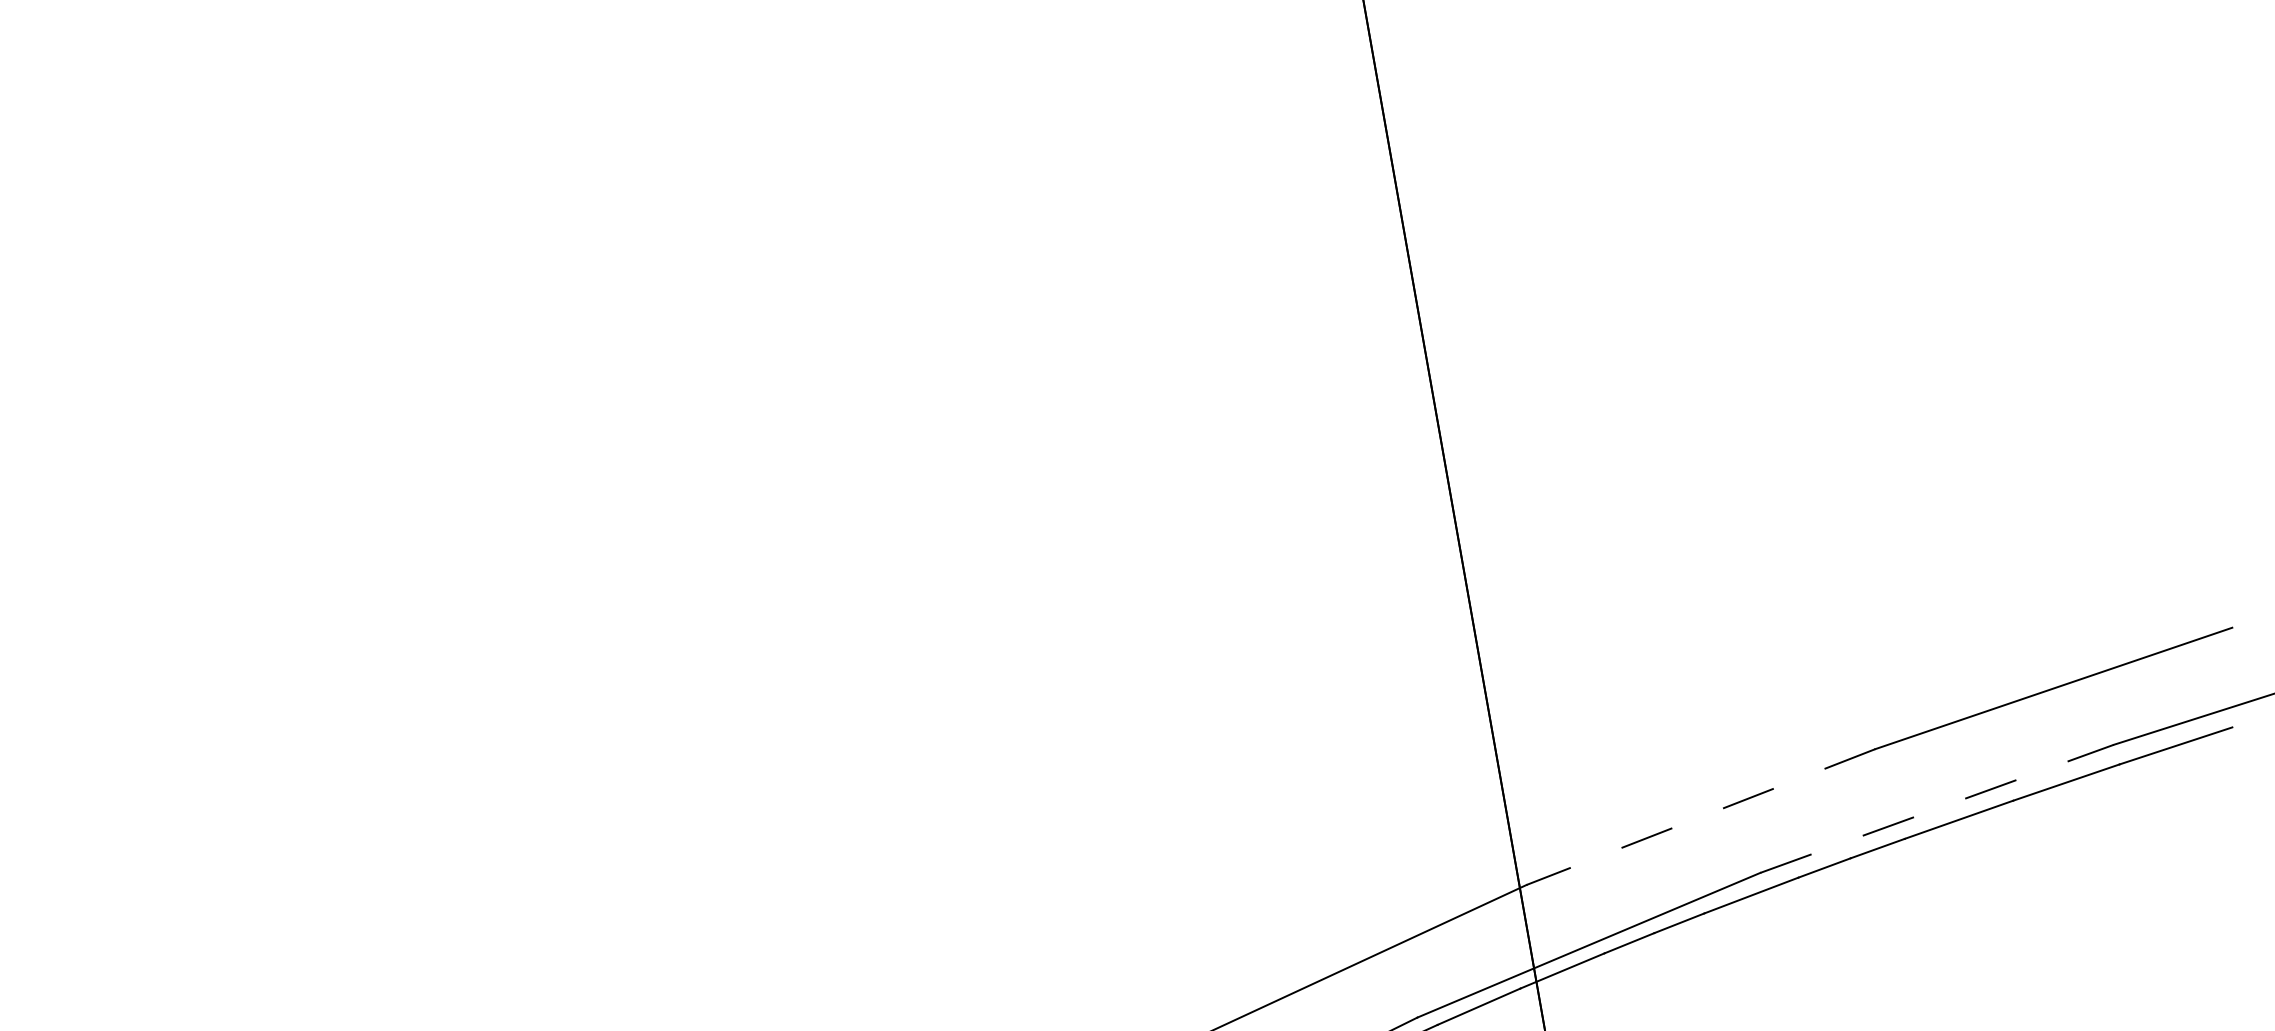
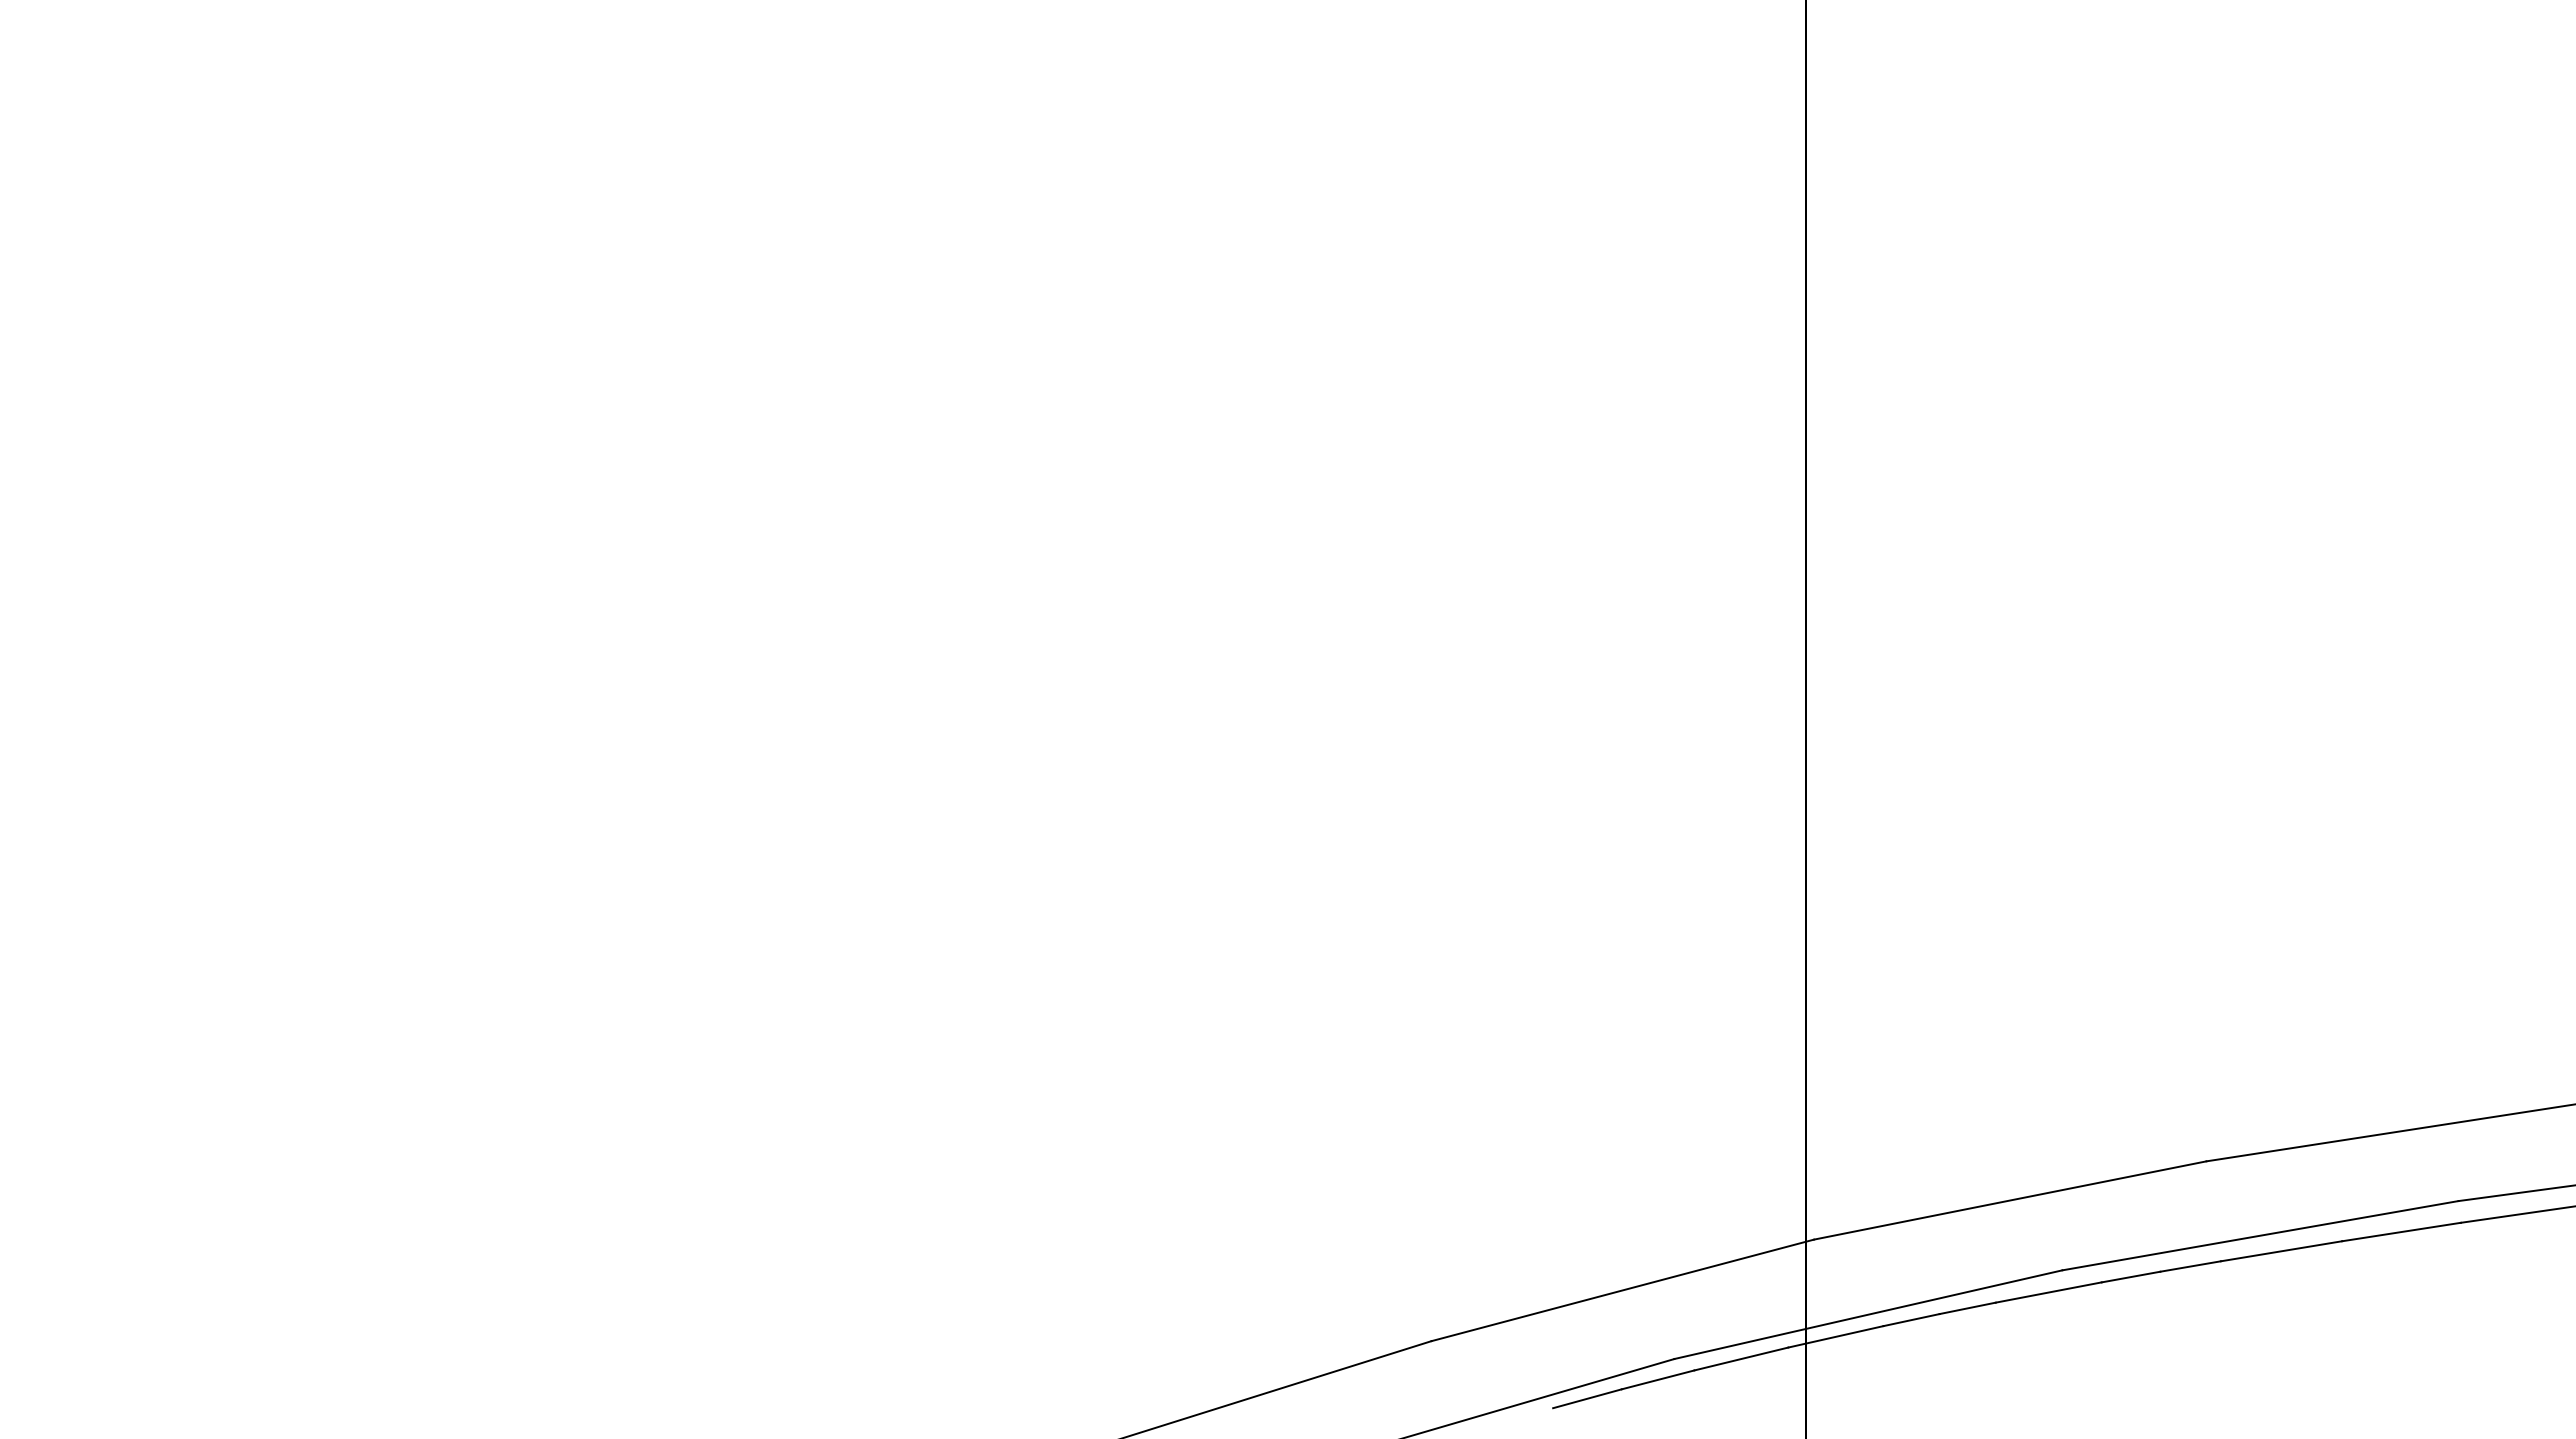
line: (1937, 808) -> (2260, 1235), dashed -> solid
line: (1700, 817) -> (2009, 1200), dashed -> solid

